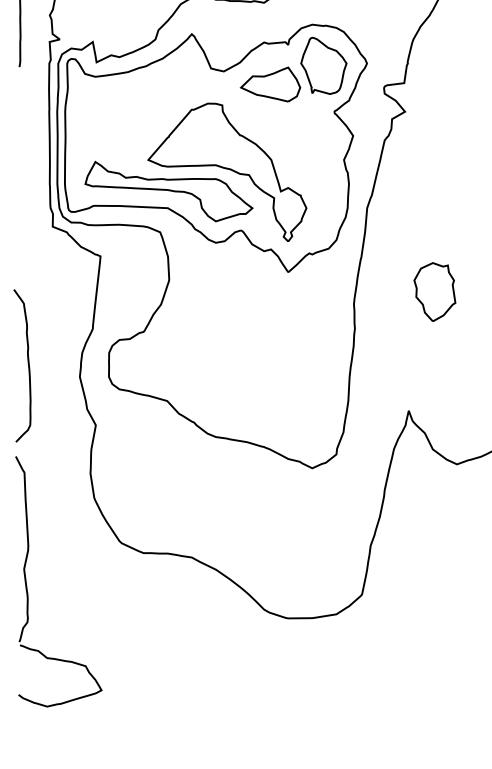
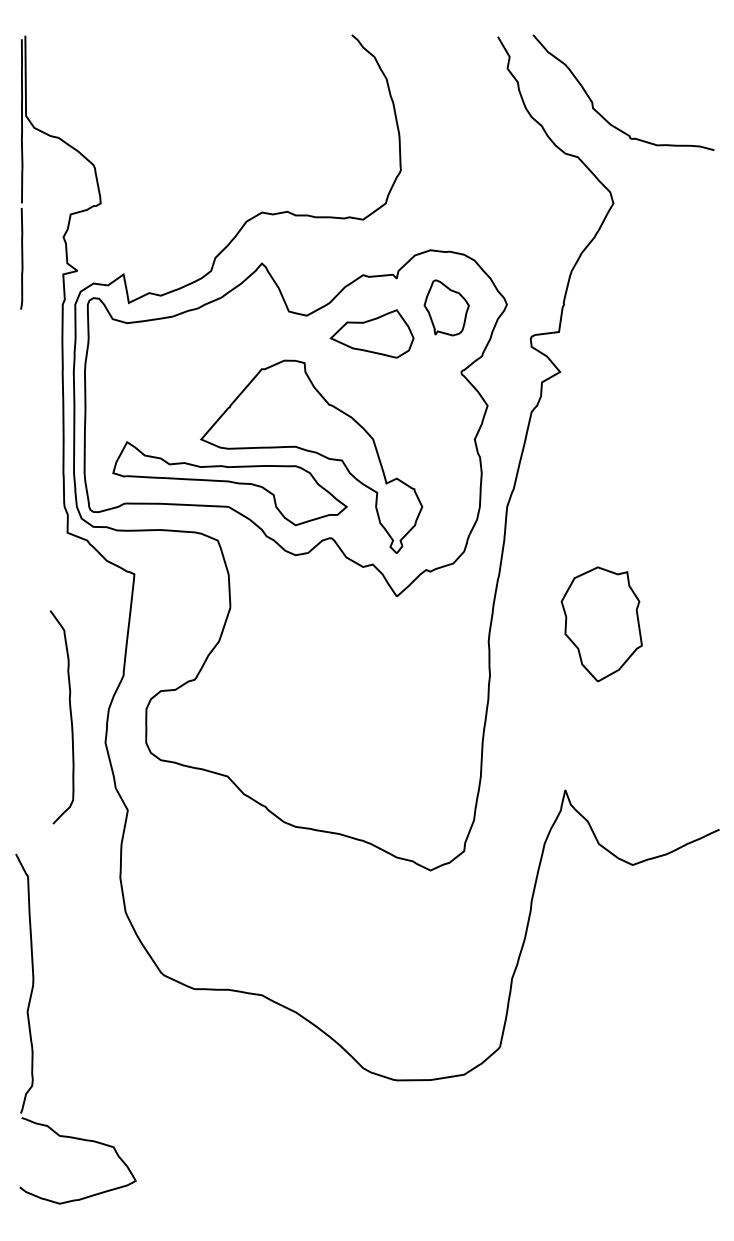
part: (323, 65) -> (446, 307), size x0.7
part: (434, 291) -> (601, 623), size x1.4
curve: (28, 365) -> (70, 717), moved

